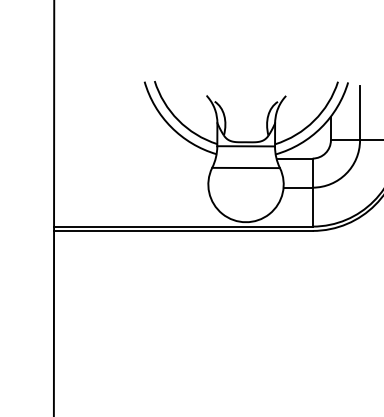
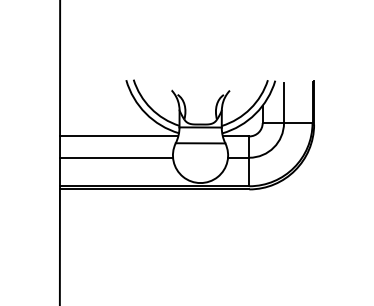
line: (135, 158) -> (119, 136), added
line: (131, 187) -> (116, 157), added

